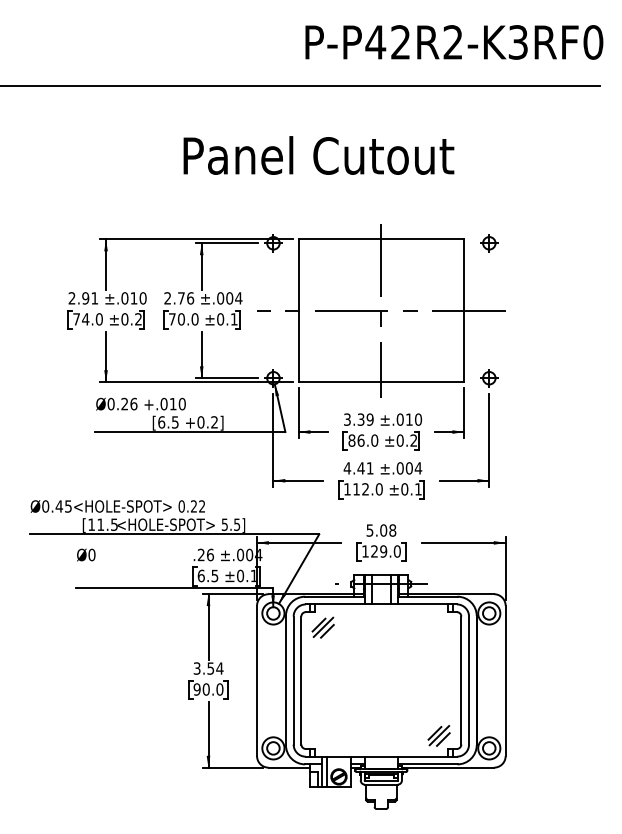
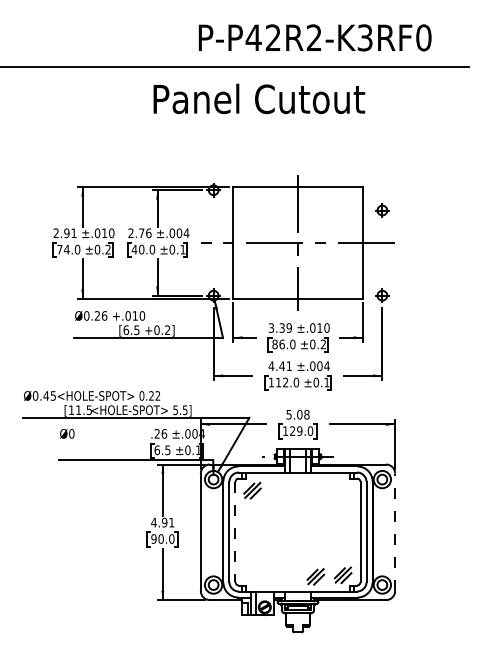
text: (454, 42) -> (315, 37), moved
text: (318, 155) -> (259, 98), moved
part: (489, 243) -> (382, 210), moved
text: (171, 319) -> (133, 249), 70.0 -> 40.0
text: (208, 668) -> (162, 522), 3.54 -> 4.91
line: (301, 680) -> (235, 531), solid -> dashed
line: (505, 680) -> (395, 531), solid -> dashed
part: (403, 737) -> (315, 576), added

